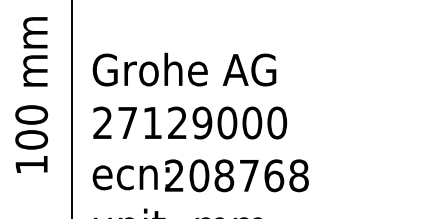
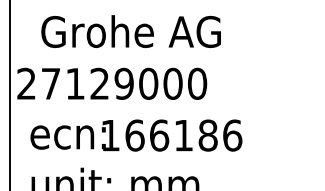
text: (184, 69) -> (131, 31), moved
text: (190, 122) -> (112, 83), moved
text: (237, 175) -> (172, 135), 208768 -> 166186

